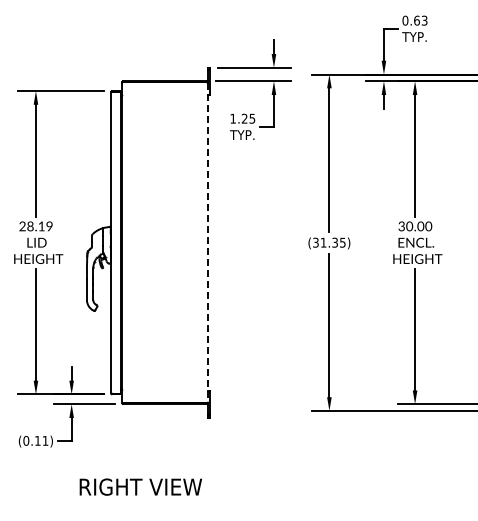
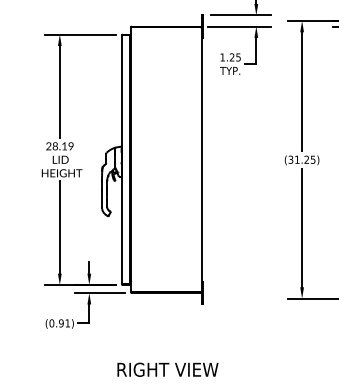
text: (334, 242) -> (306, 159), (31.35) -> (31.25)
line: (208, 243) -> (202, 160), dashed -> solid
text: (37, 440) -> (61, 323), (0.11) -> (0.91)
text: (140, 486) -> (167, 369), moved

